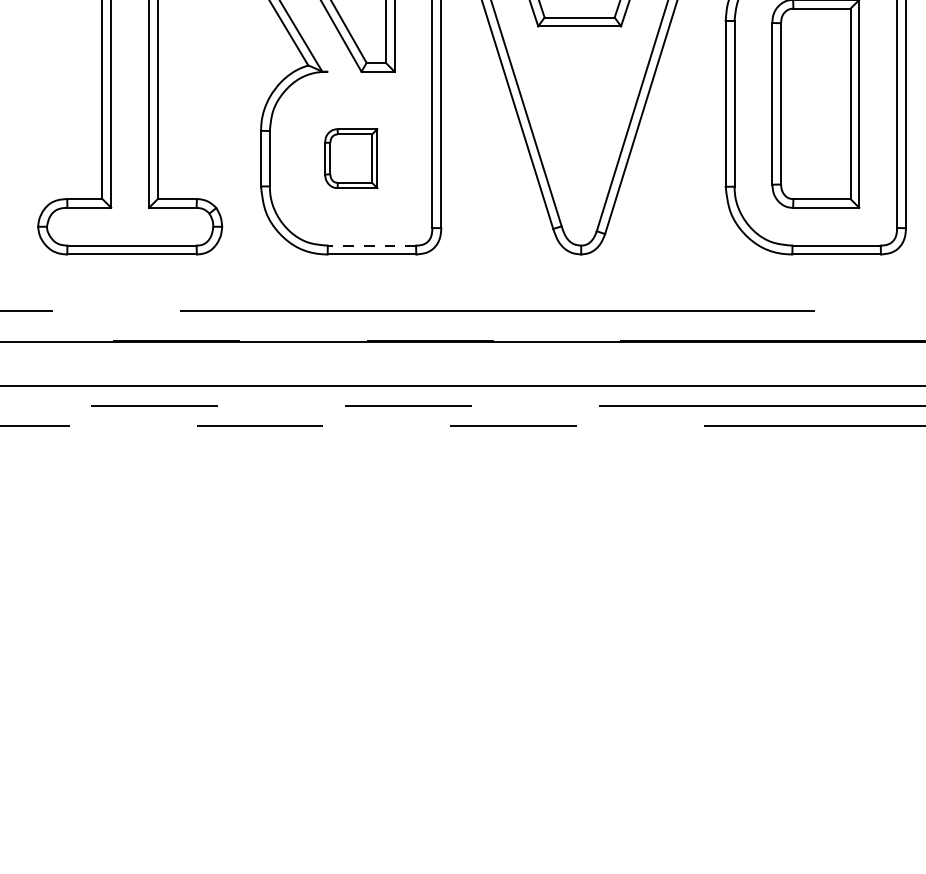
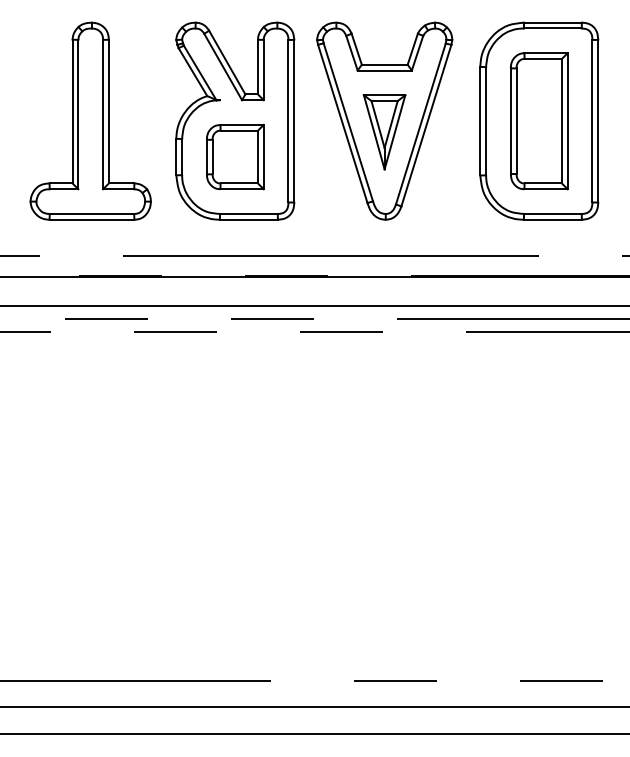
part: (579, 121) -> (384, 132), added
part: (351, 157) -> (235, 156), size x1.67
line: (371, 244) -> (248, 213), dashed -> solid

